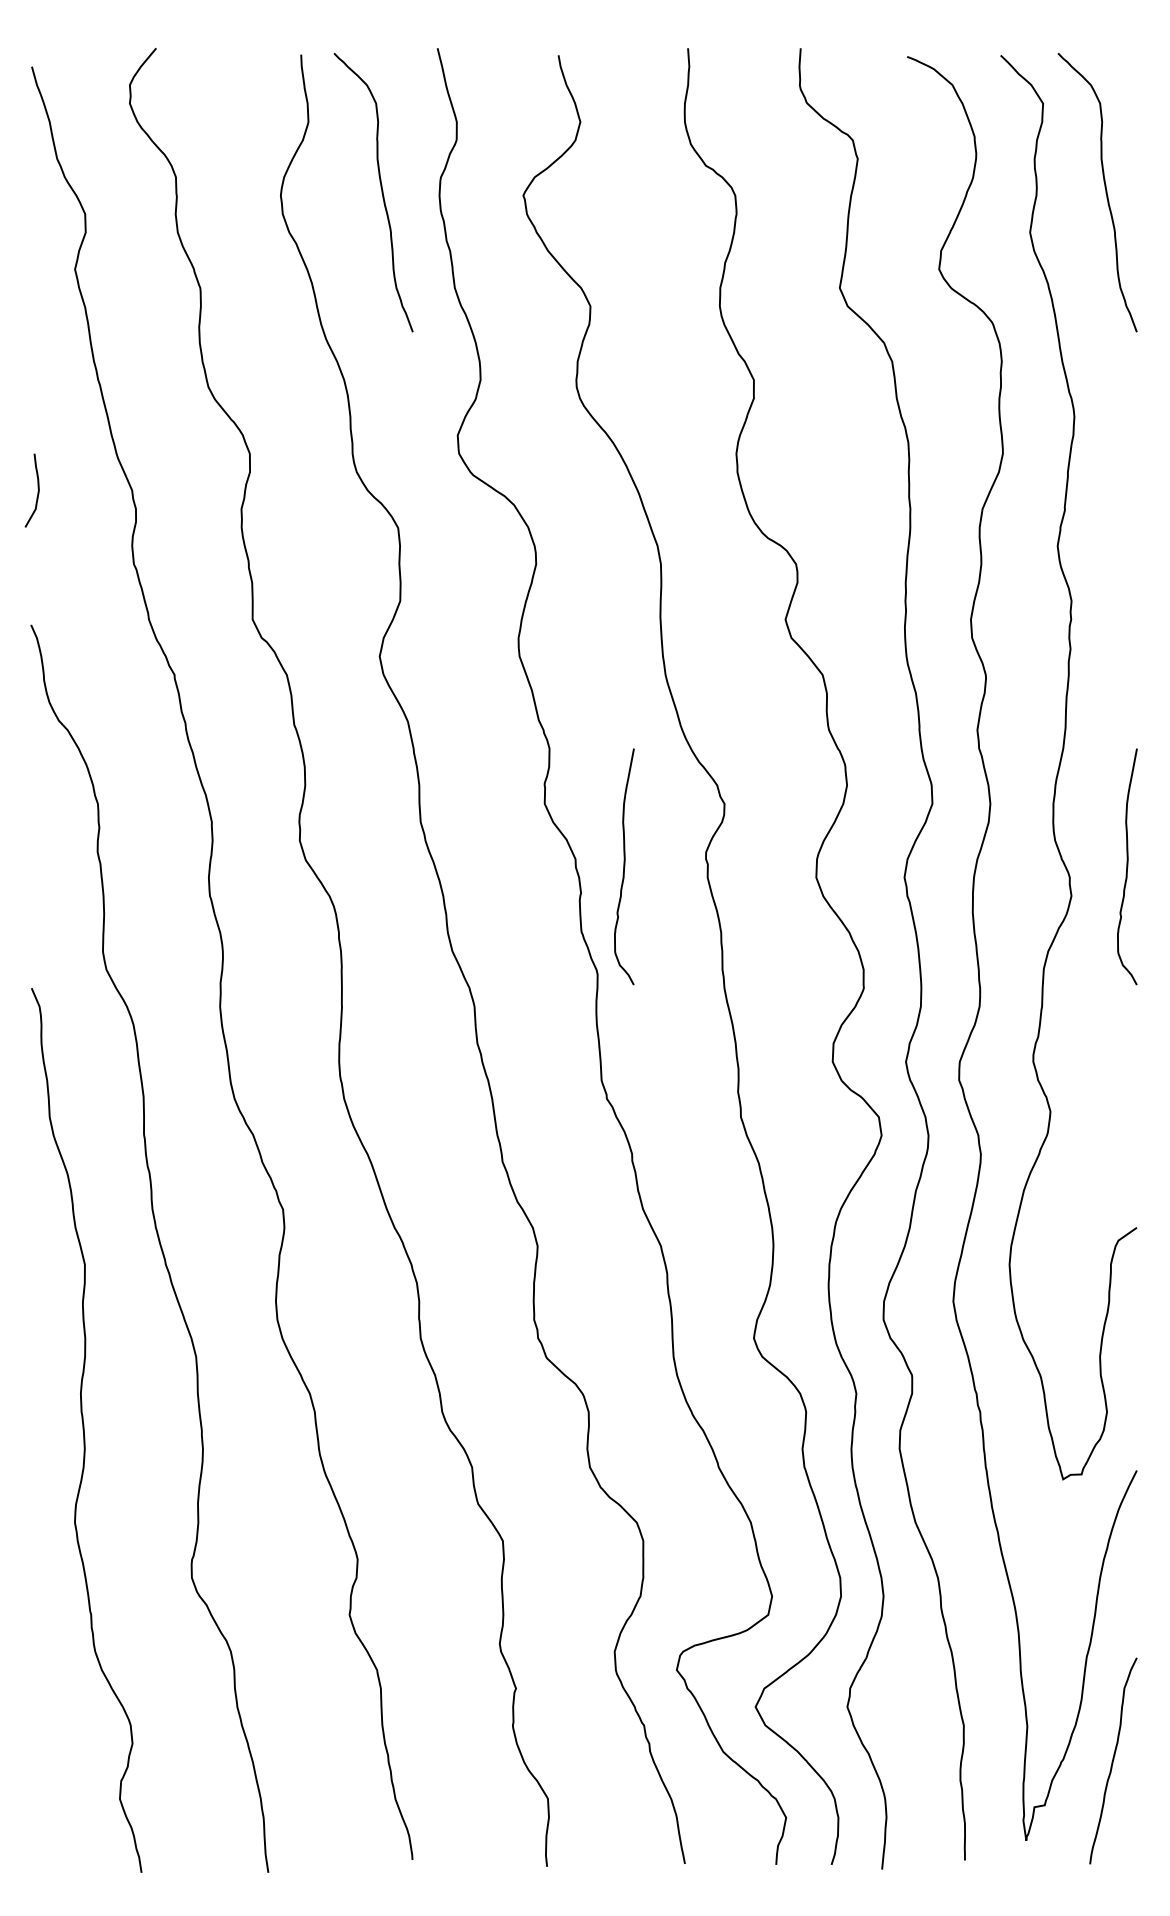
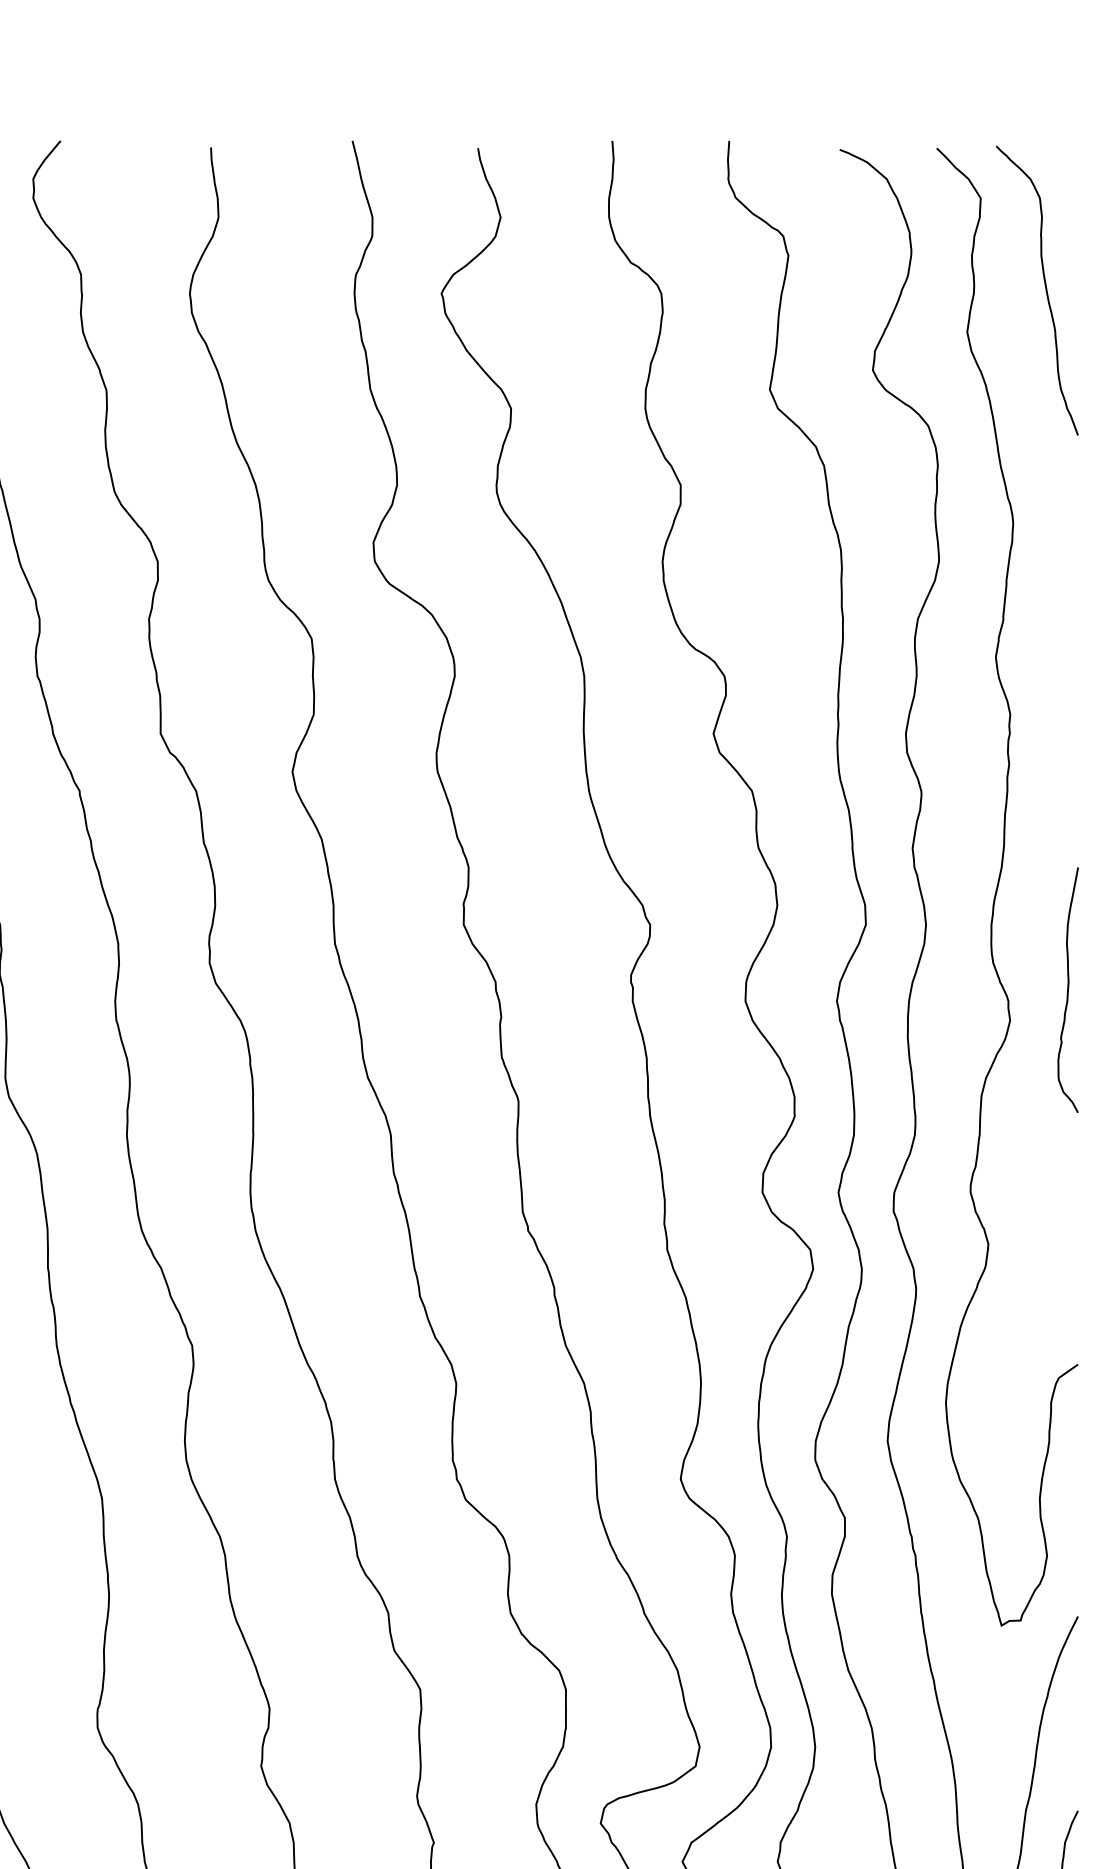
curve: (381, 192) -> (294, 290), removed
curve: (624, 866) -> (546, 989), removed

